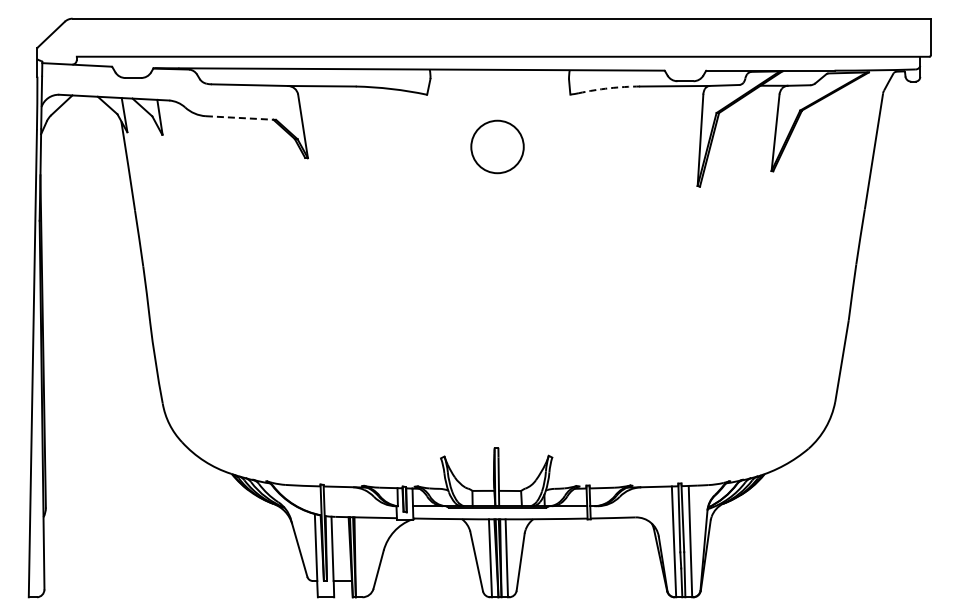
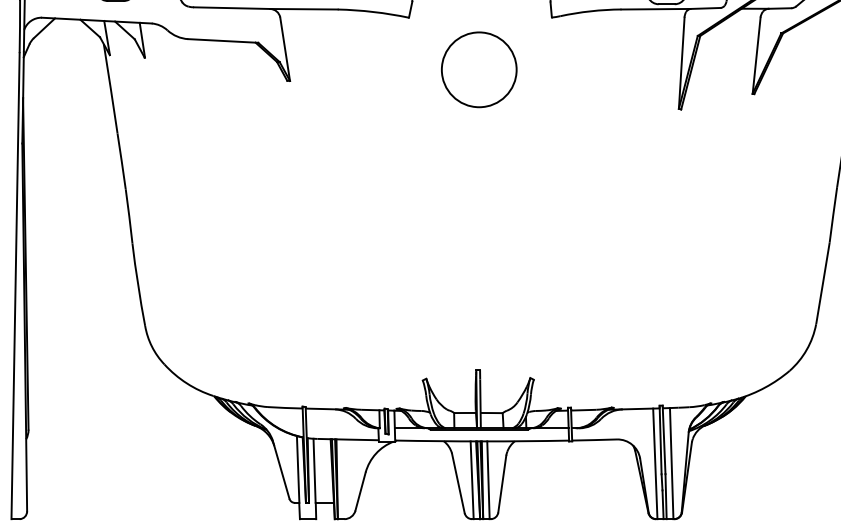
arc: (609, 88) -> (590, 11), dashed -> solid
line: (241, 118) -> (223, 41), dashed -> solid
circle: (497, 146) -> (479, 69), size x1.43

